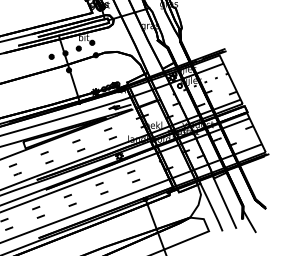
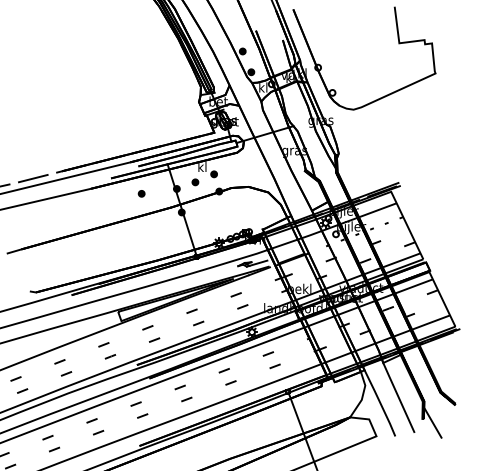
text: (83, 37) -> (202, 167), bit -> kl
part: (51, 56) -> (141, 193), moved

